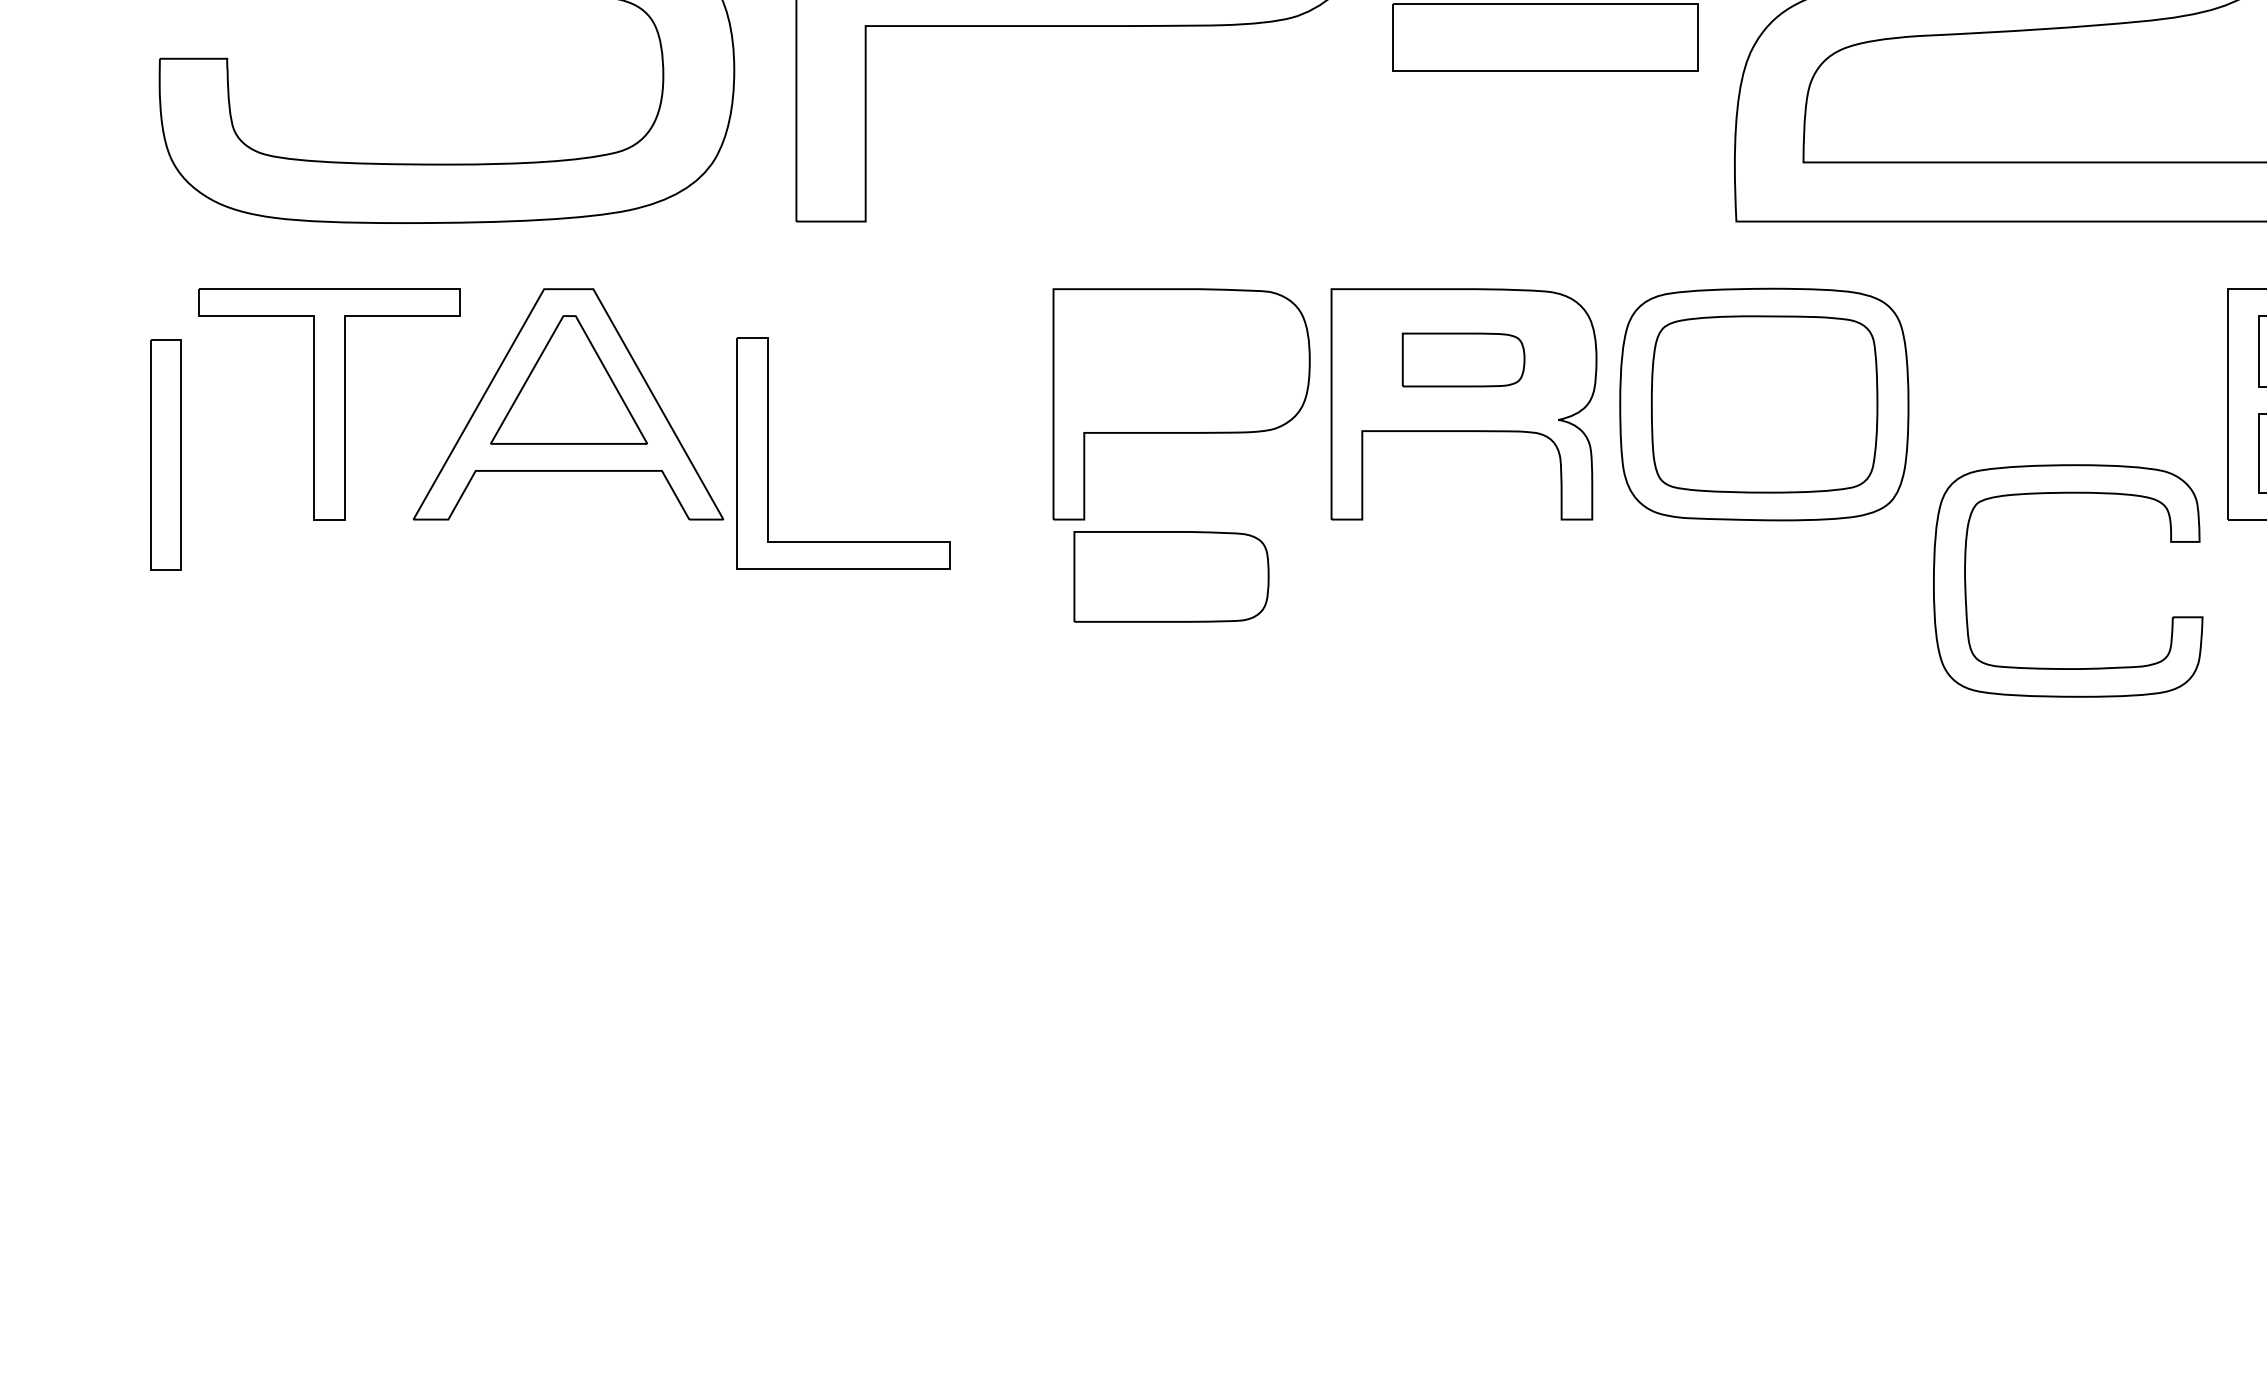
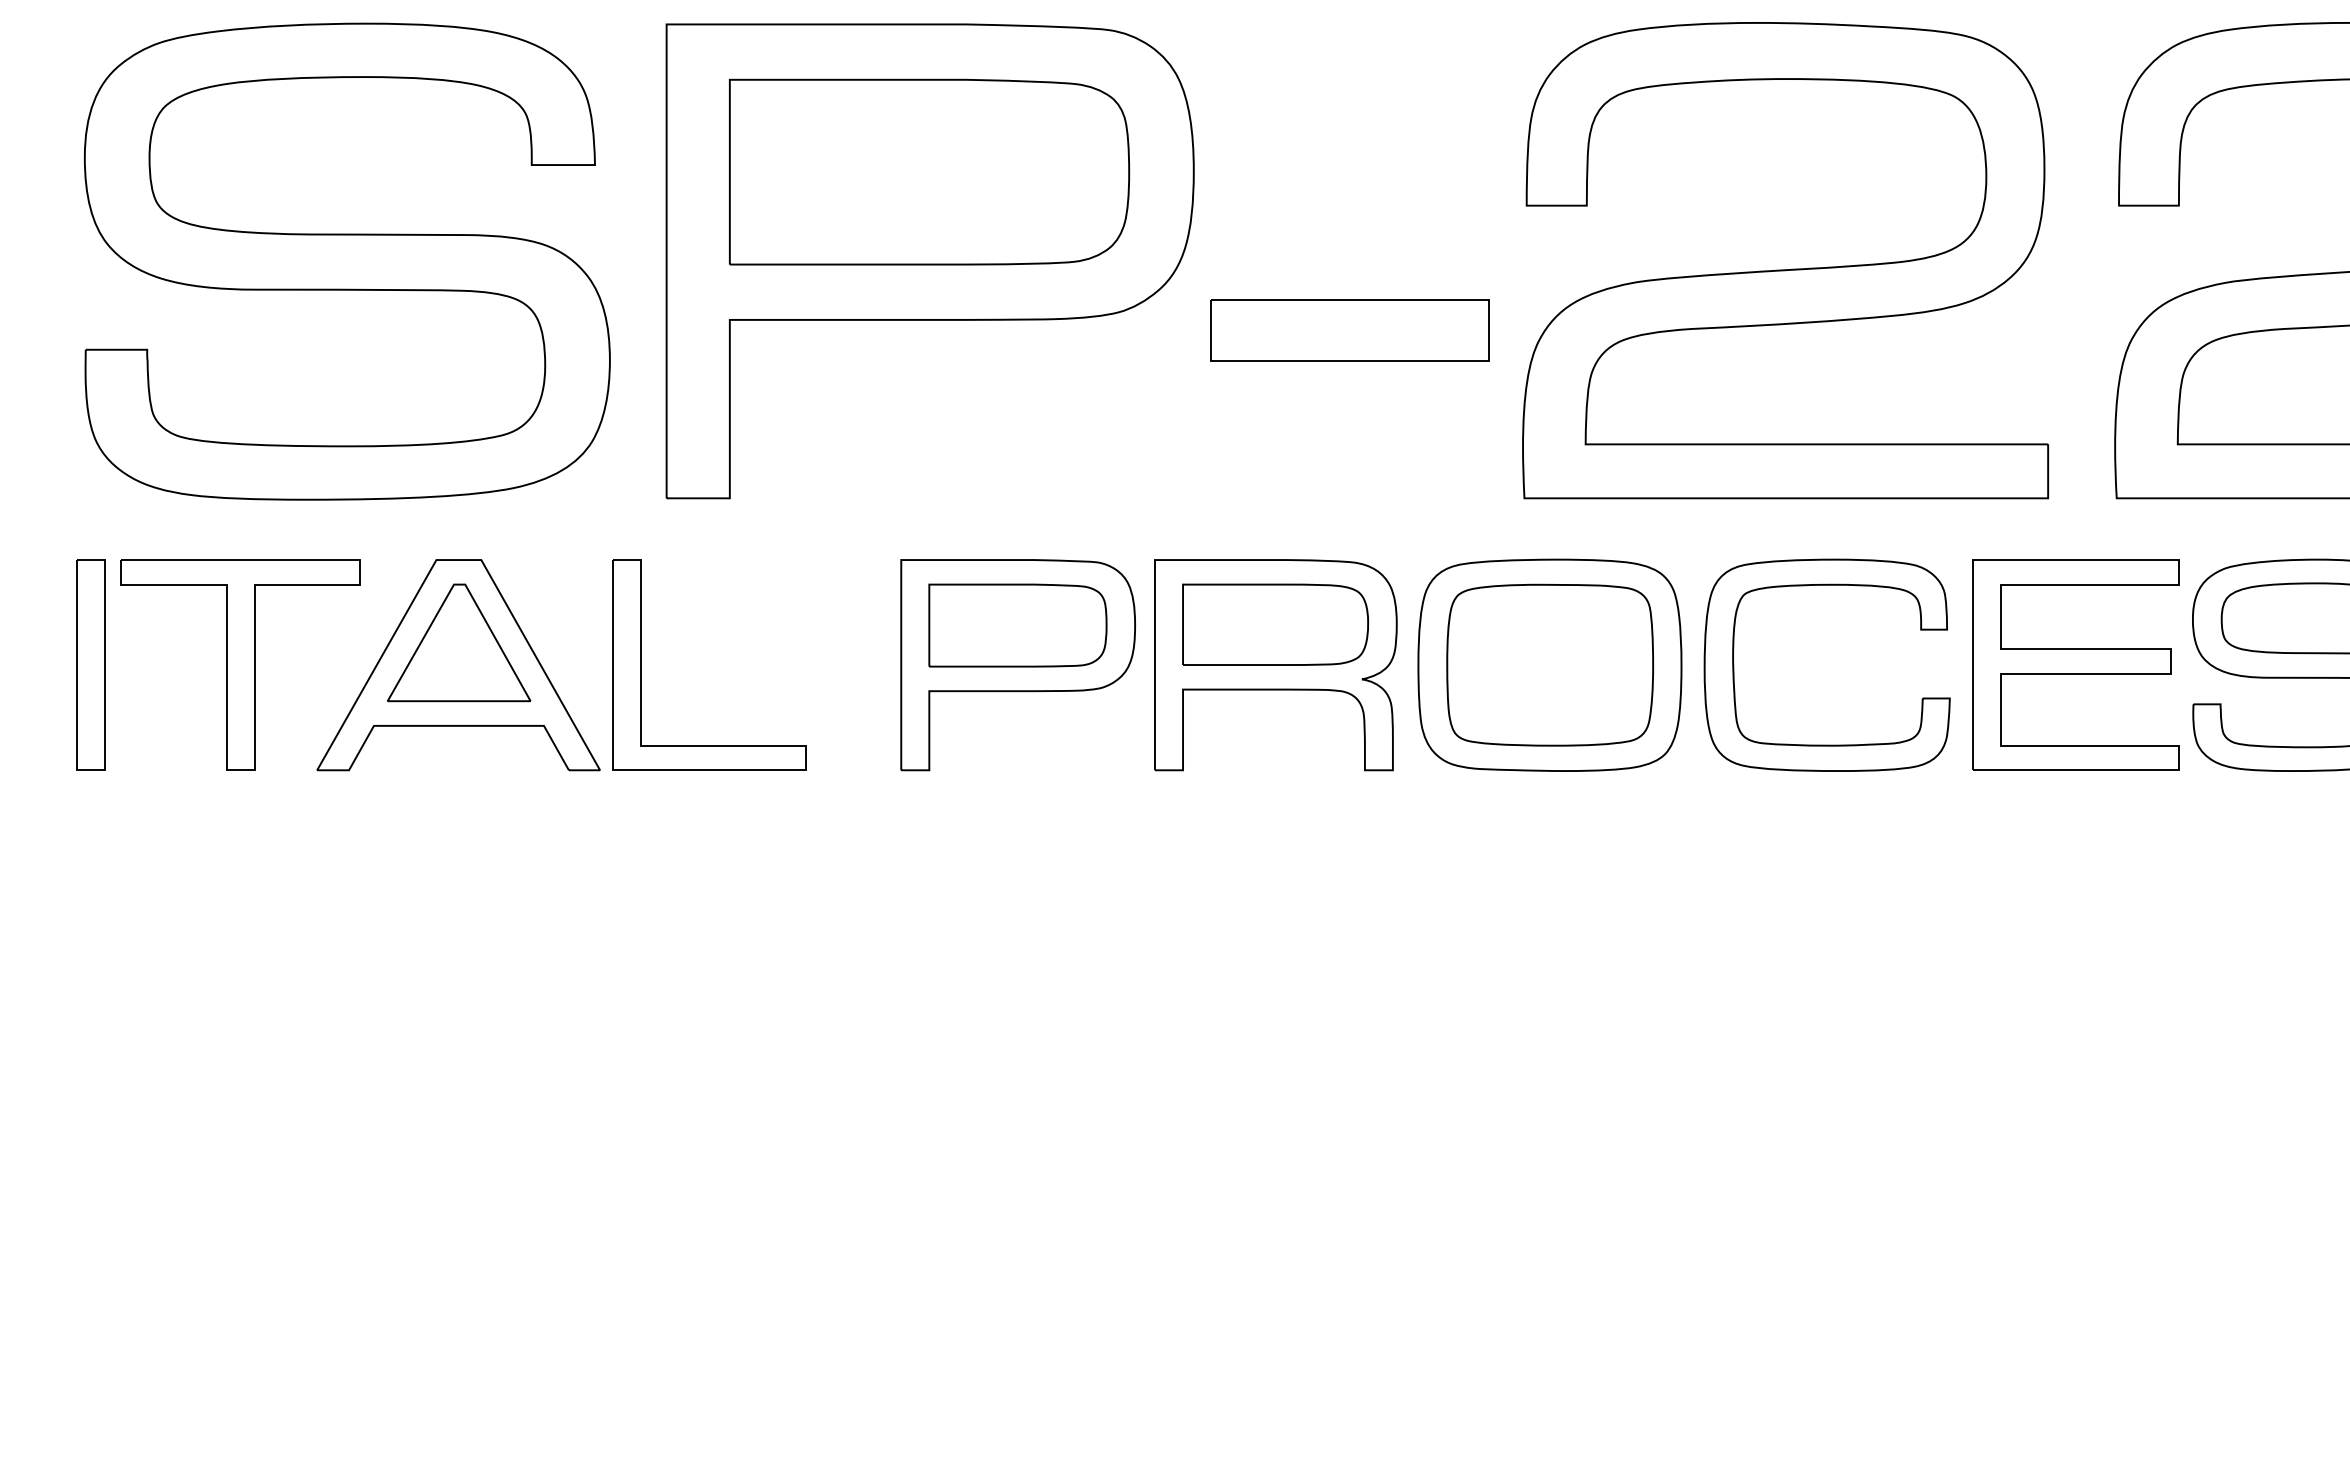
part: (1463, 359) -> (1275, 624), size x1.67
part: (768, 452) -> (641, 664), moved
part: (165, 454) -> (90, 664), moved
part: (2067, 493) -> (1826, 585), moved
part: (1171, 576) -> (1017, 625), moved

